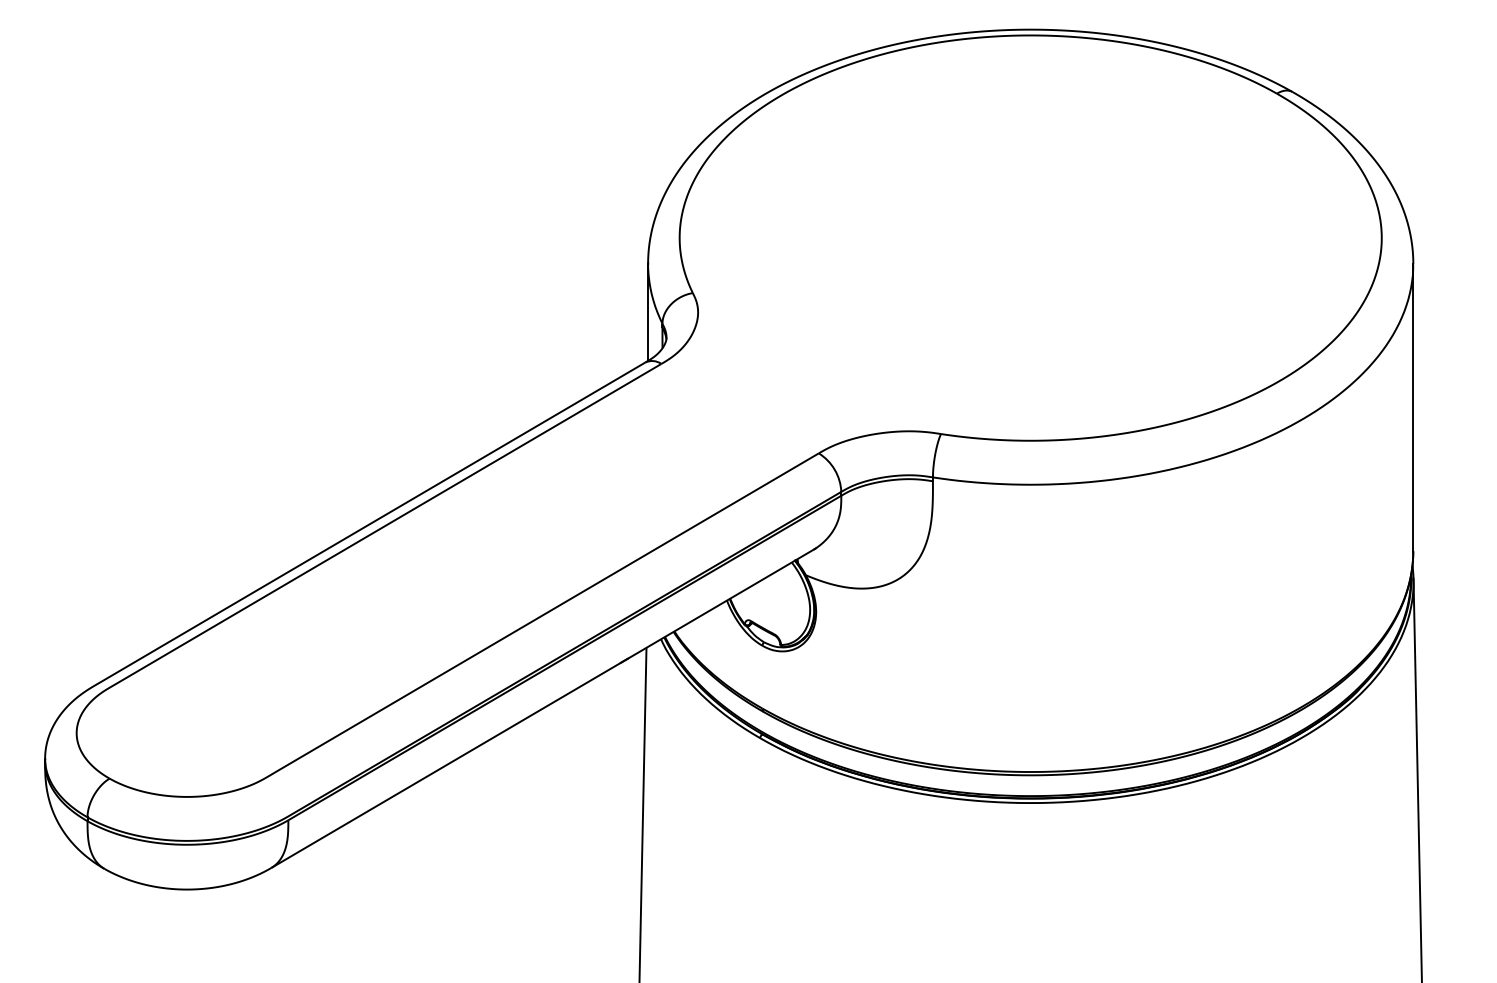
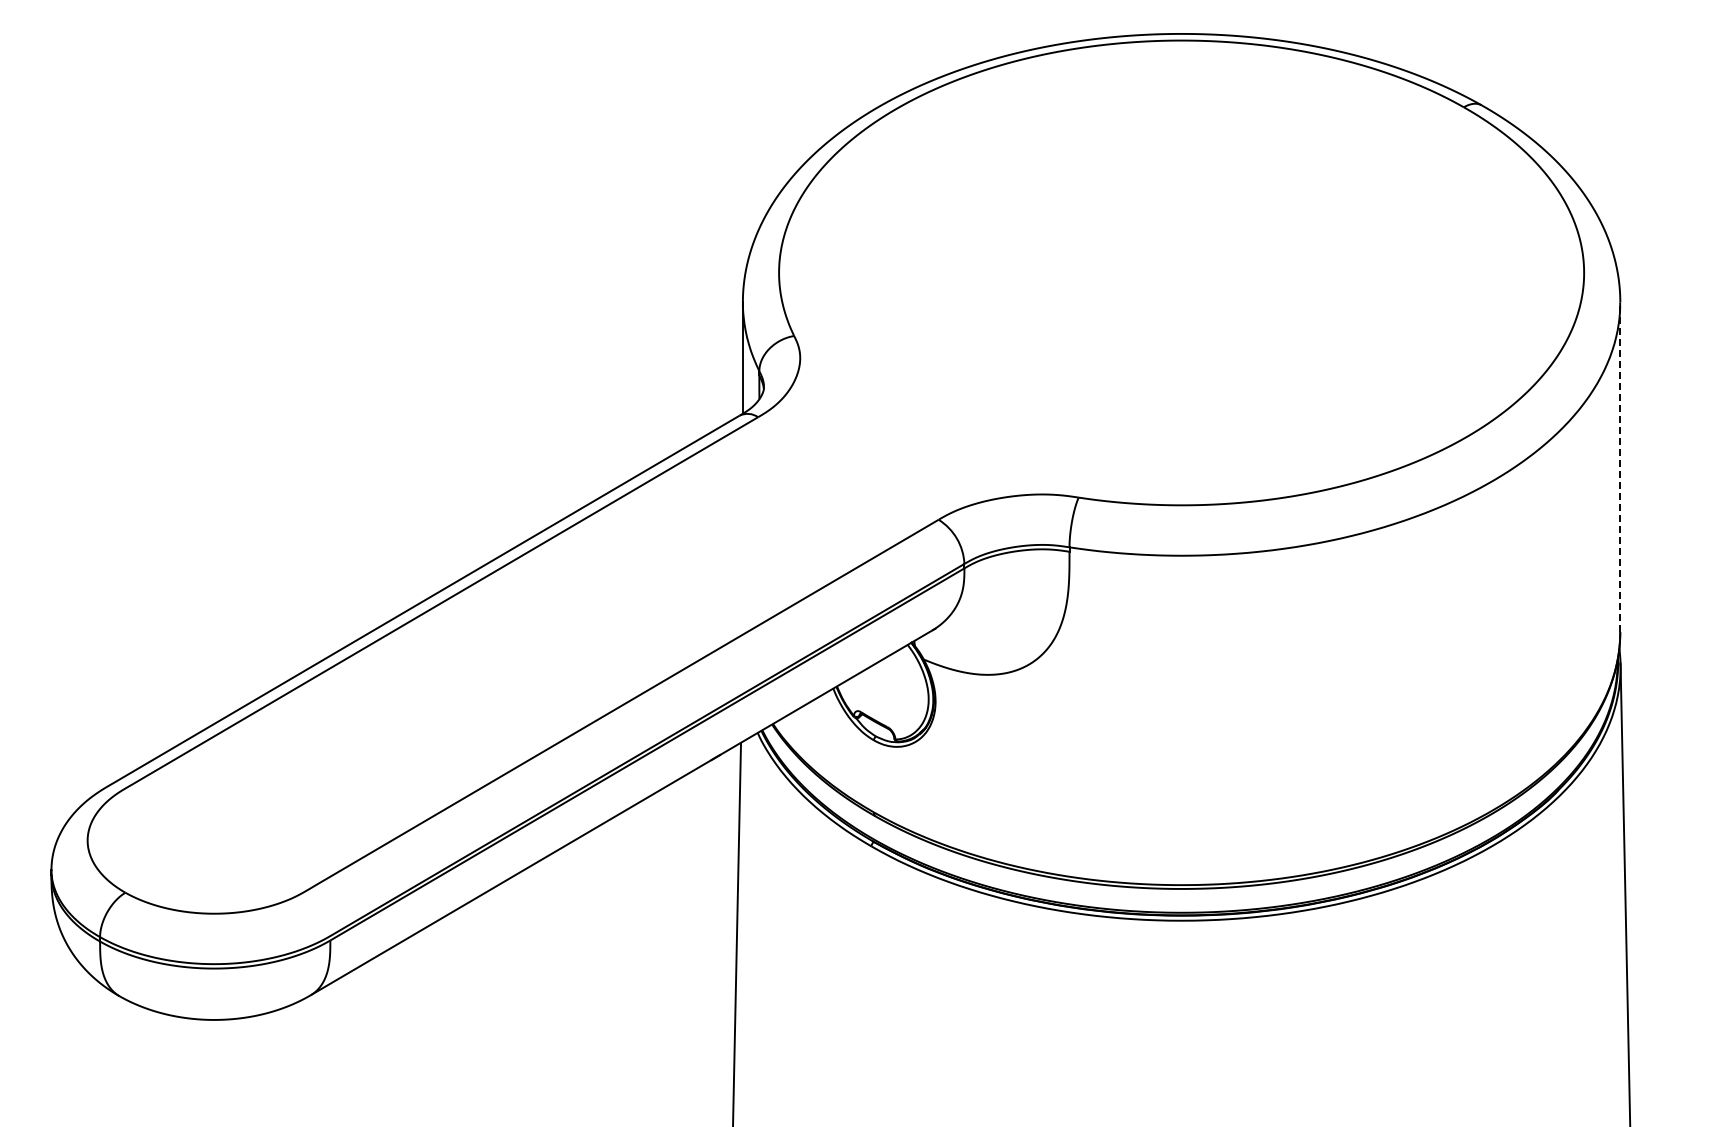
line: (1413, 407) -> (1620, 467), solid -> dashed

